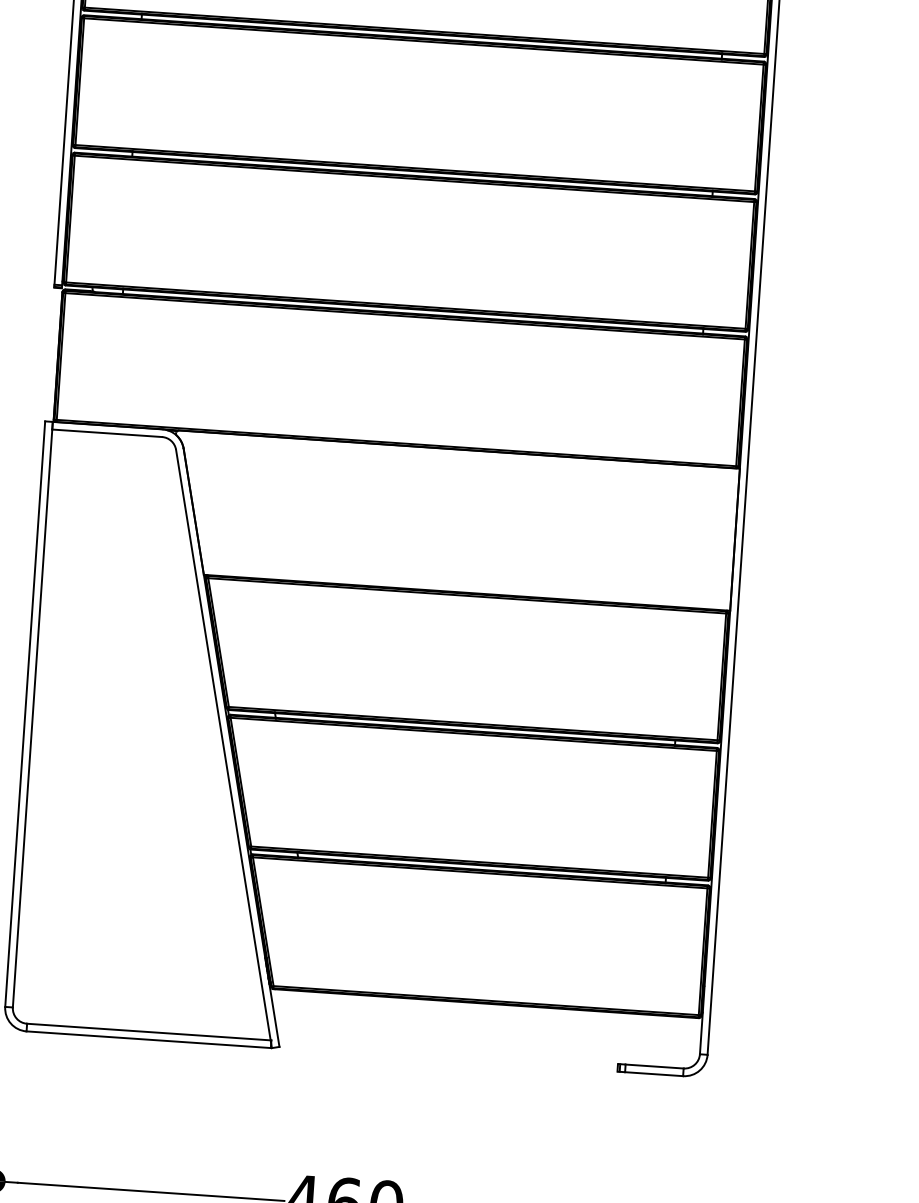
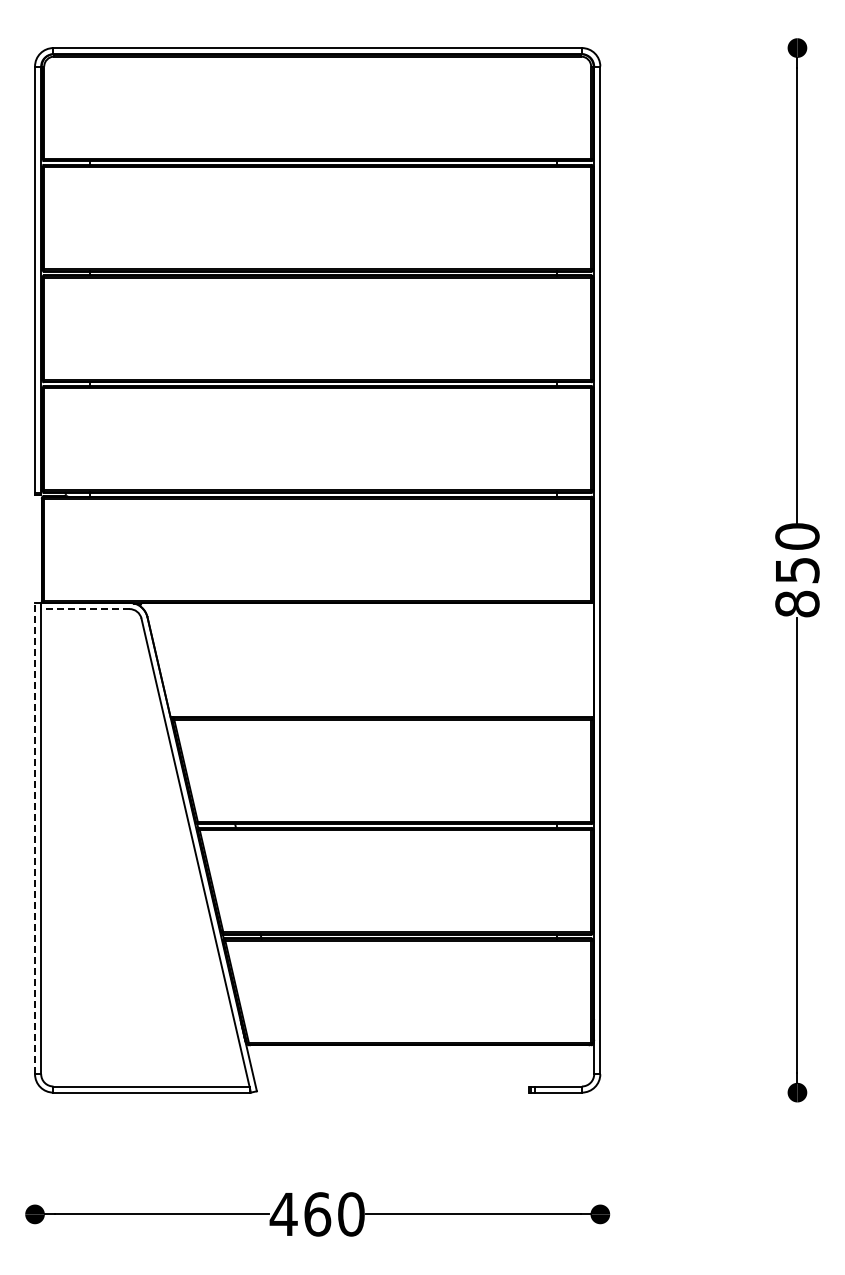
line: (106, 433) -> (84, 609), solid -> dashed
line: (25, 714) -> (35, 838), solid -> dashed

